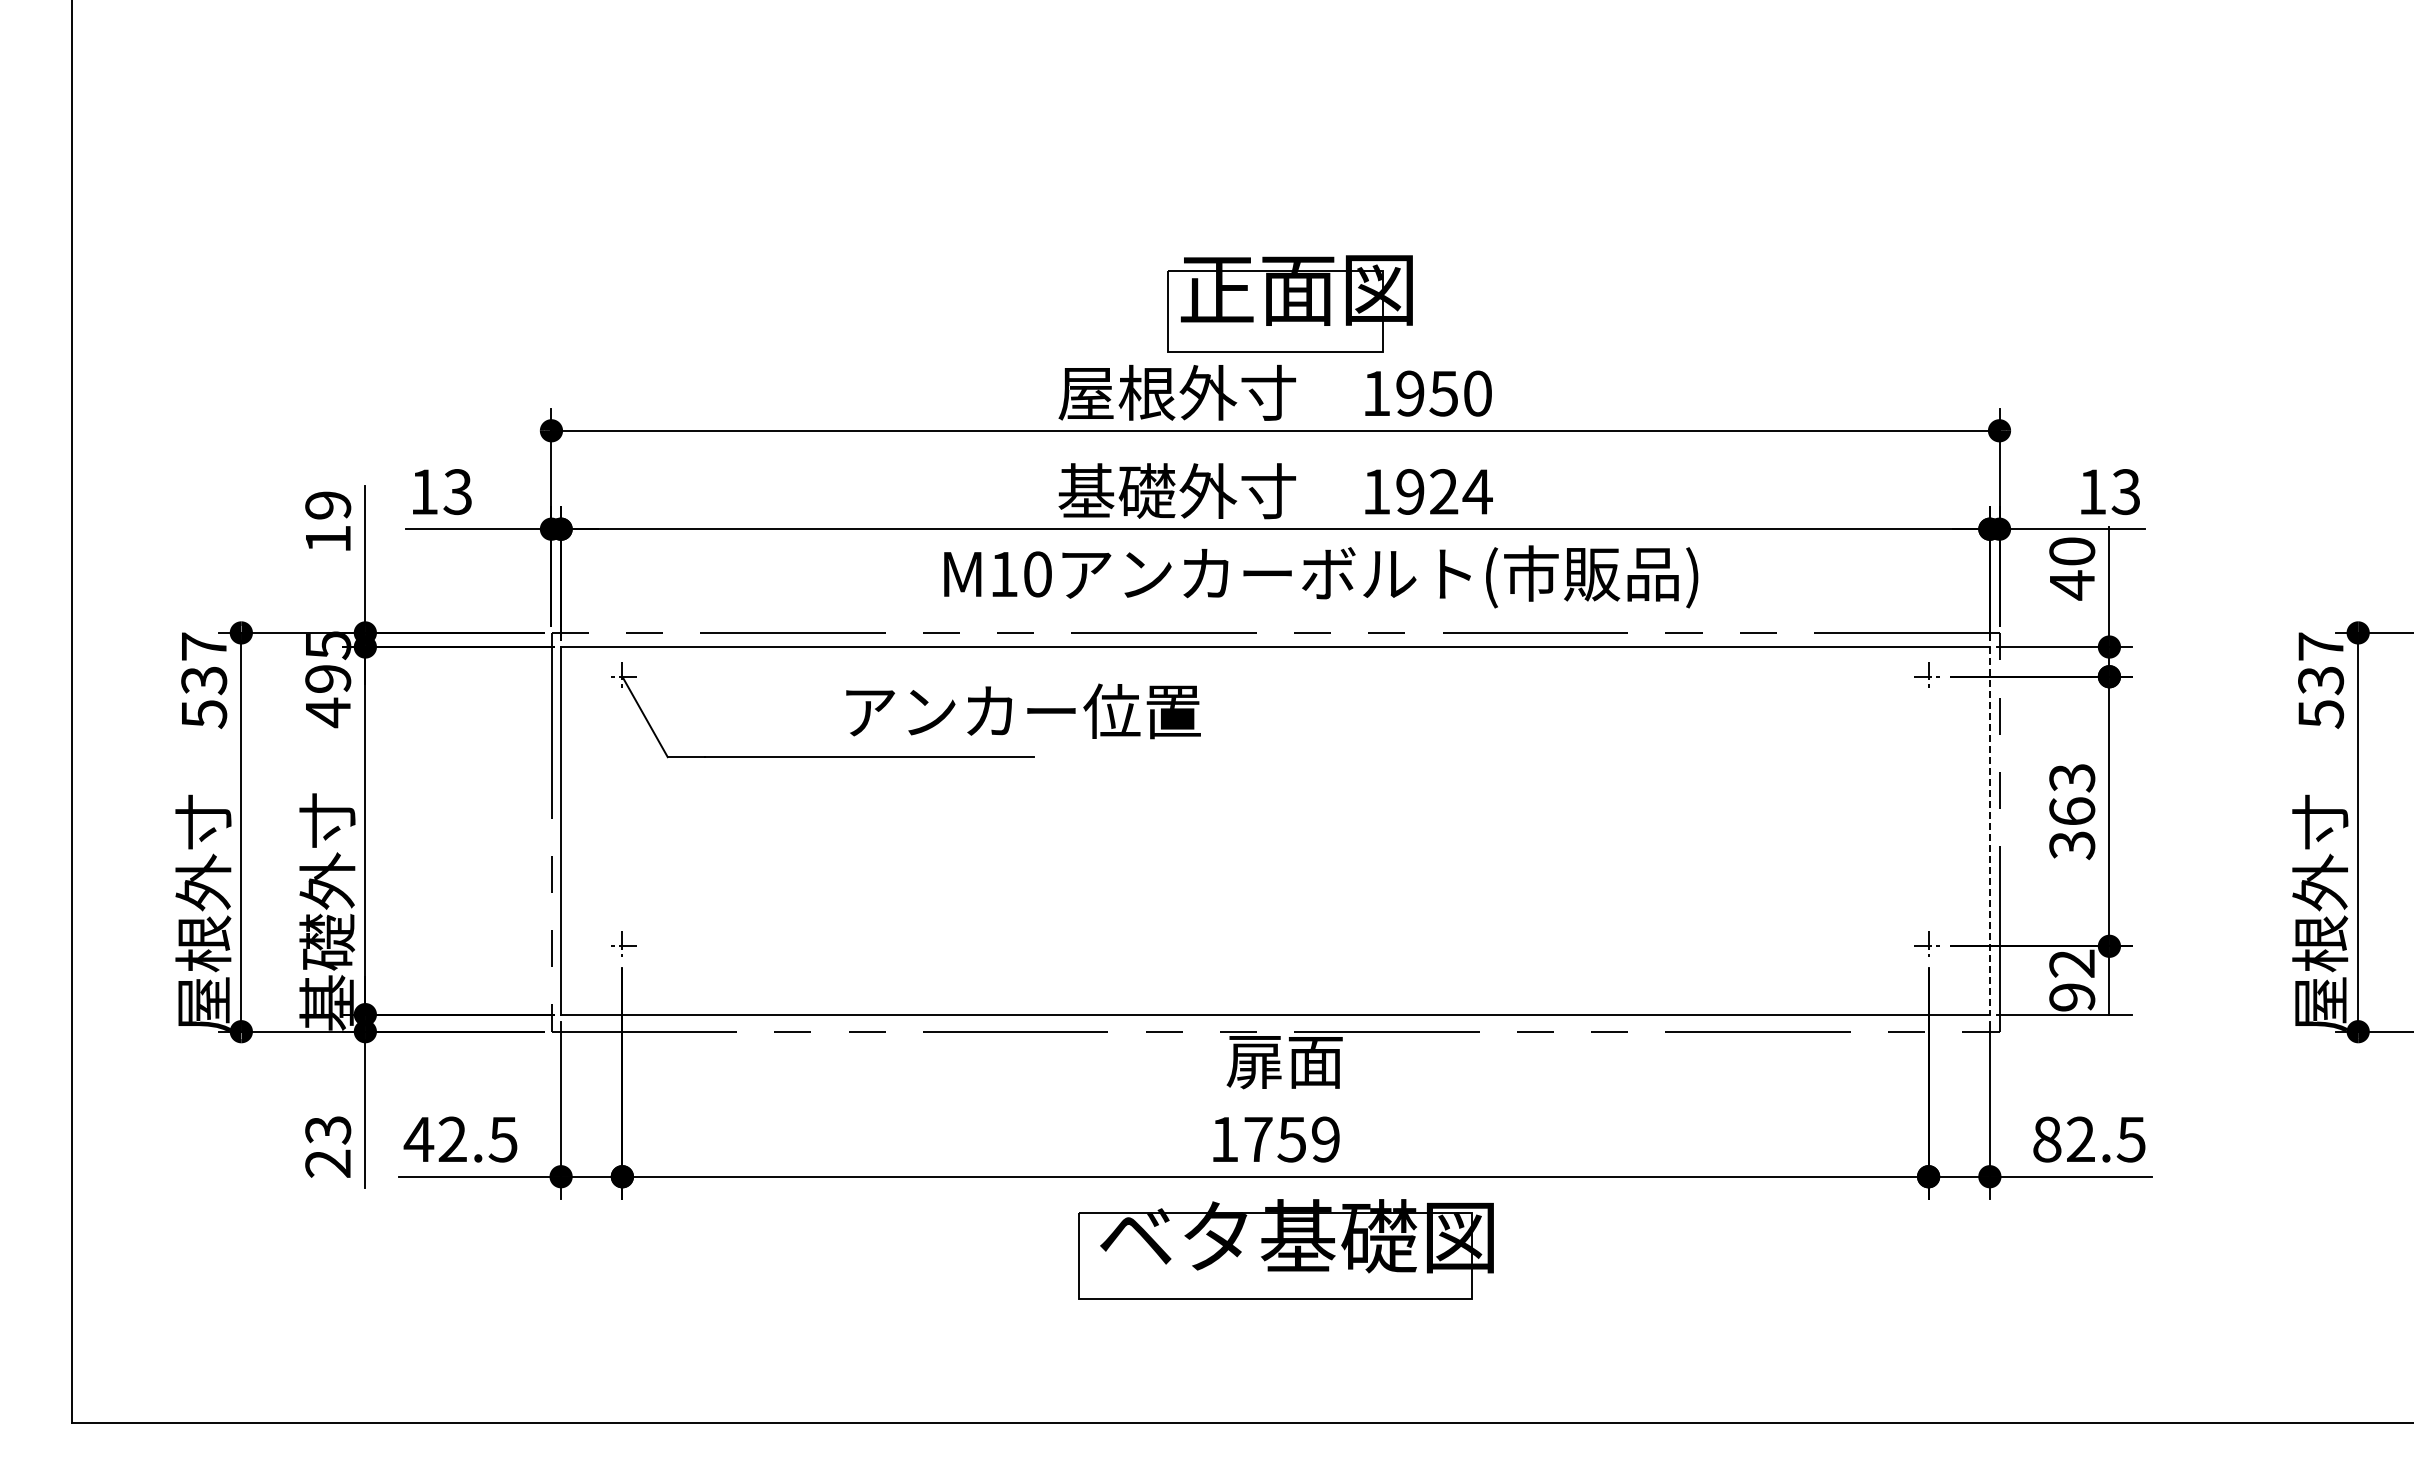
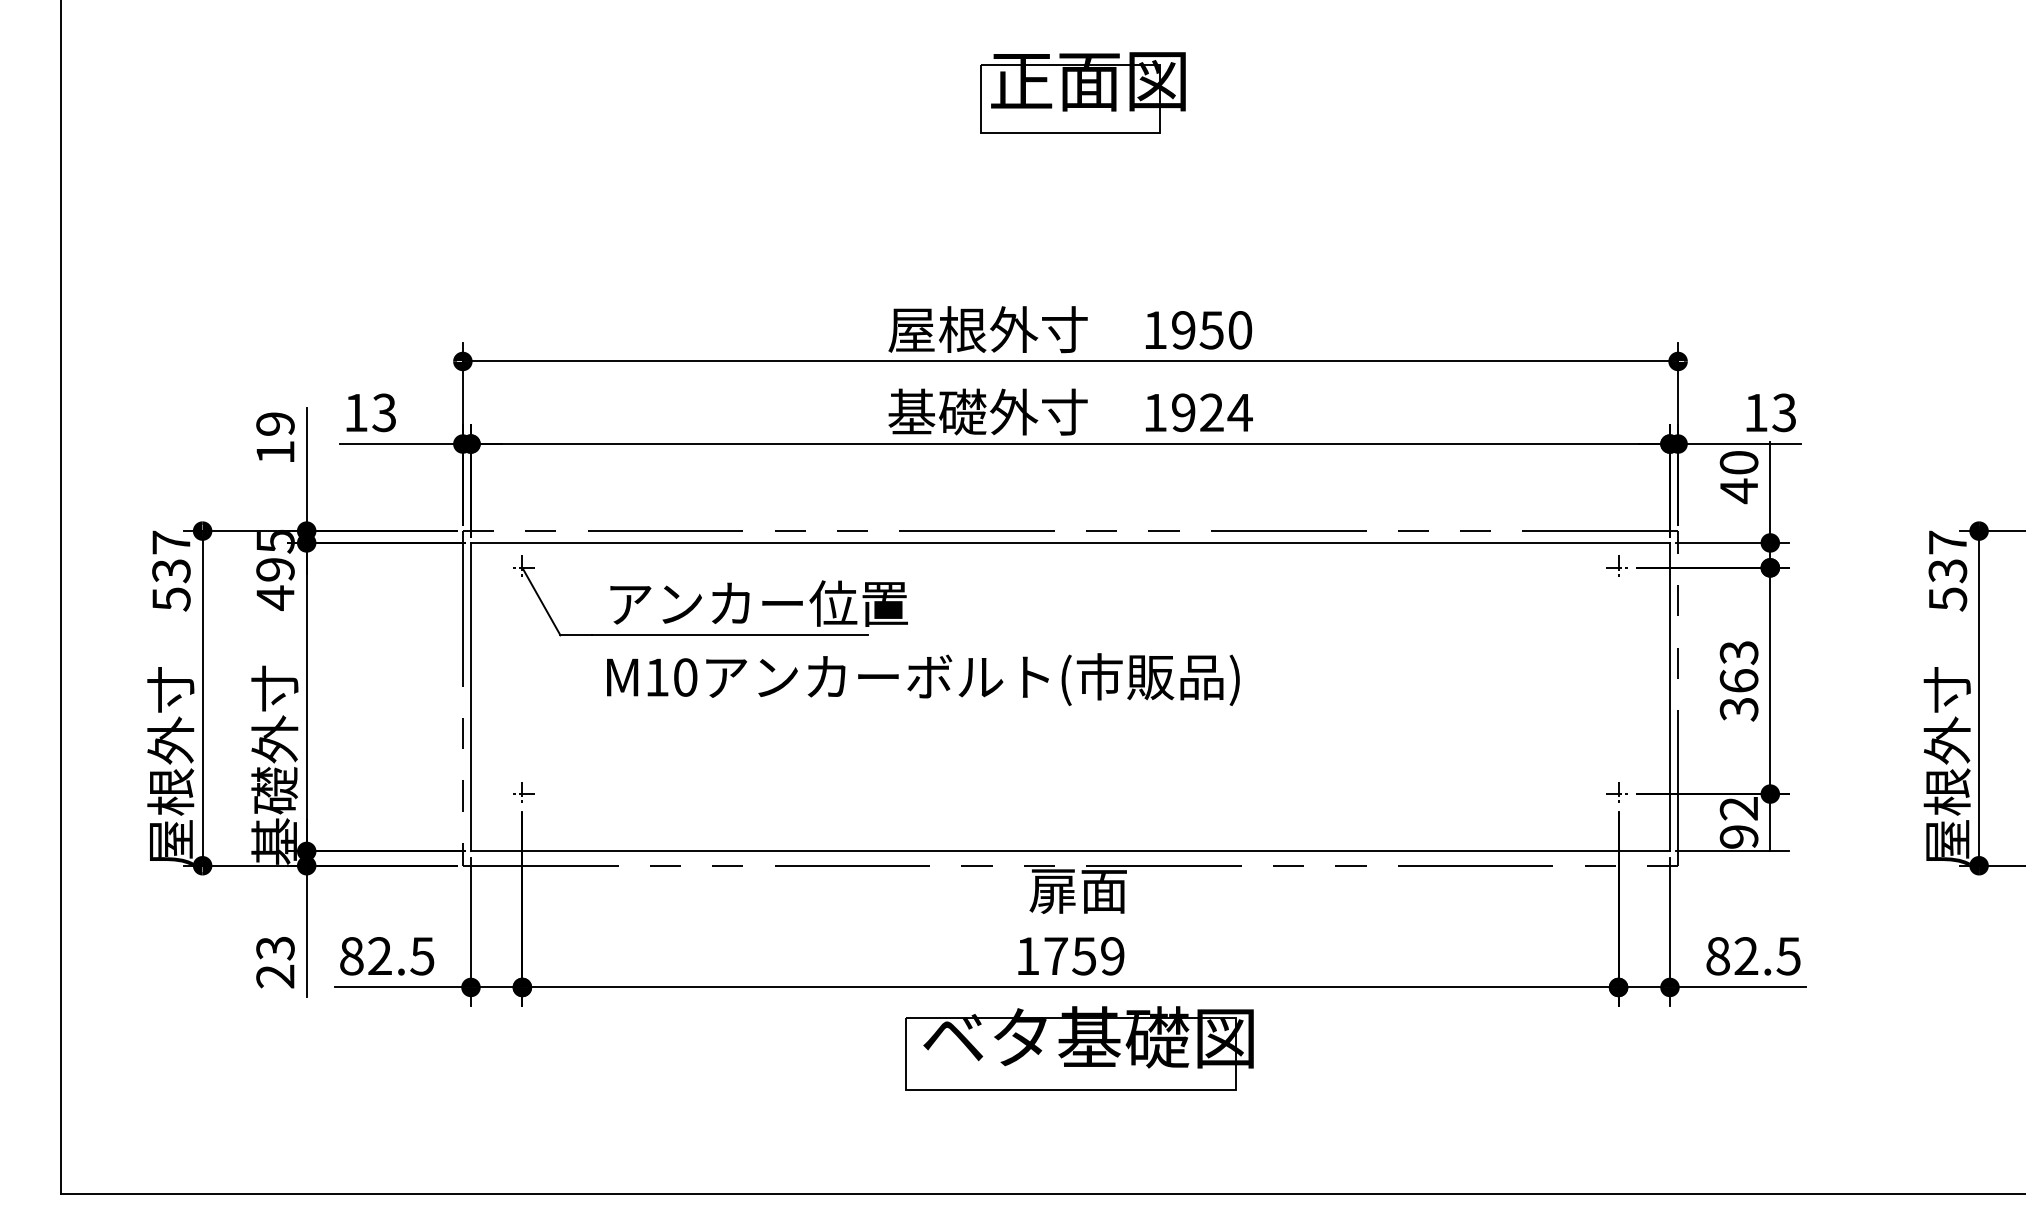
part: (1289, 303) -> (1082, 92), moved
text: (1321, 576) -> (923, 679), moved
text: (1023, 711) -> (759, 603), moved
line: (1989, 830) -> (1669, 696), dashed -> solid
text: (418, 1139) -> (351, 956), 42.5 -> 82.5

